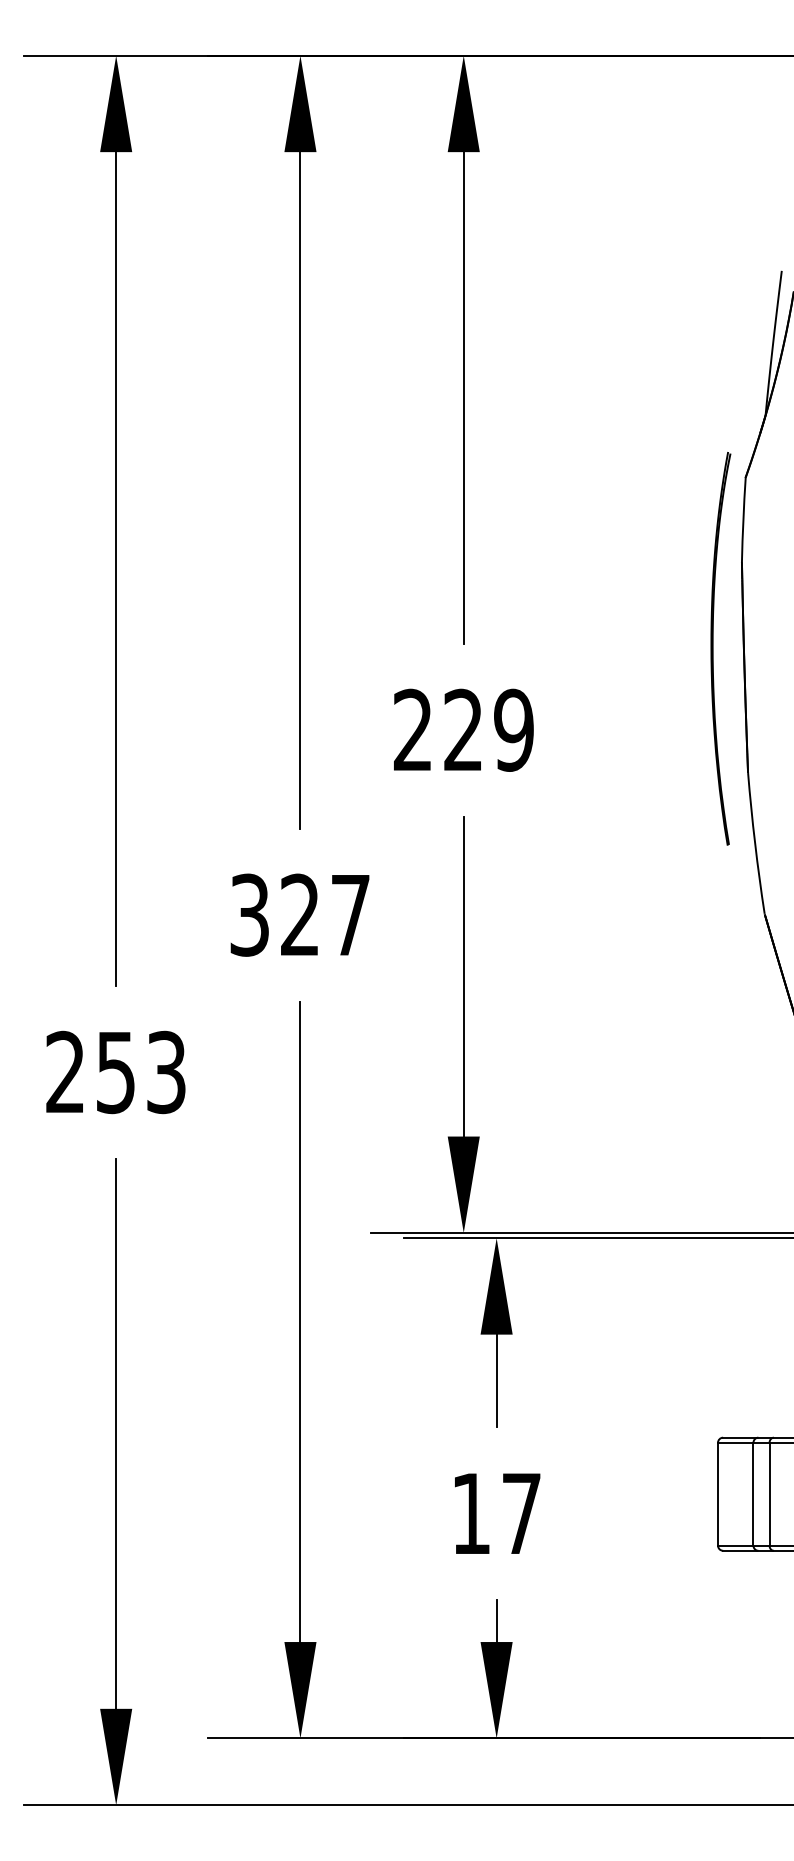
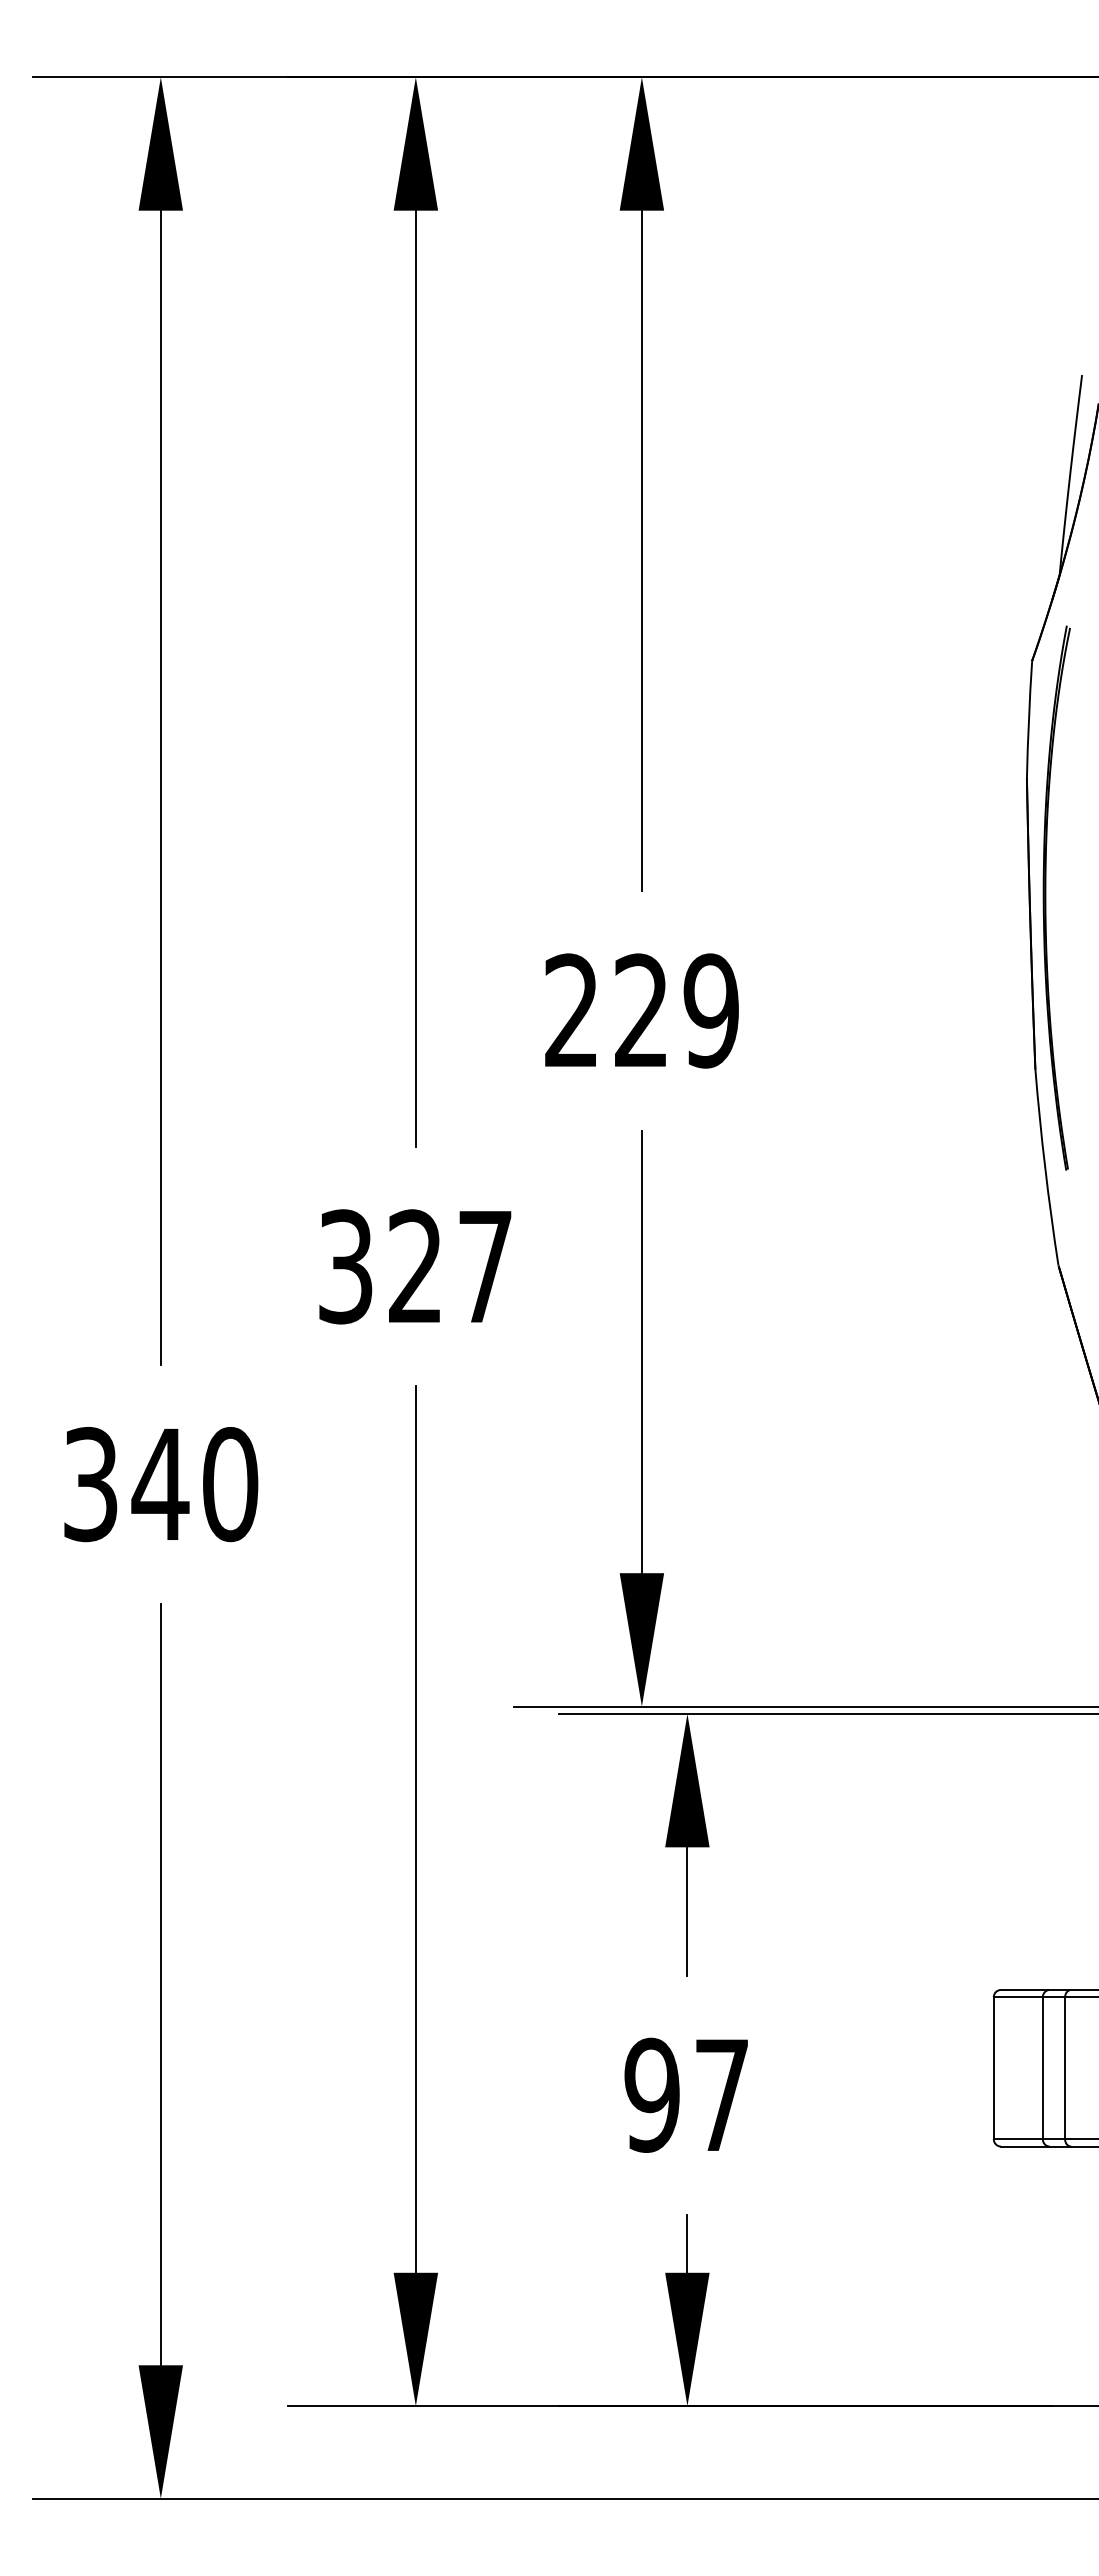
part: (713, 648) -> (1046, 897), moved
text: (116, 1072) -> (161, 1484), 253 -> 340
text: (470, 1513) -> (651, 2094), 17 -> 97

